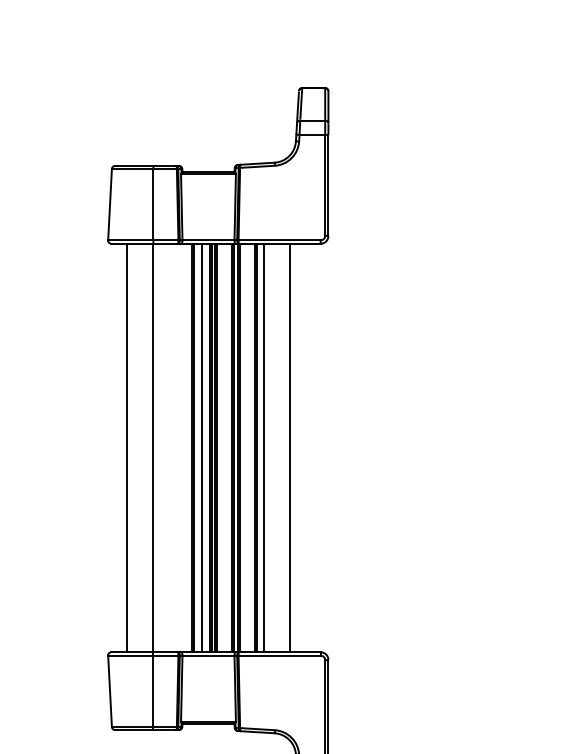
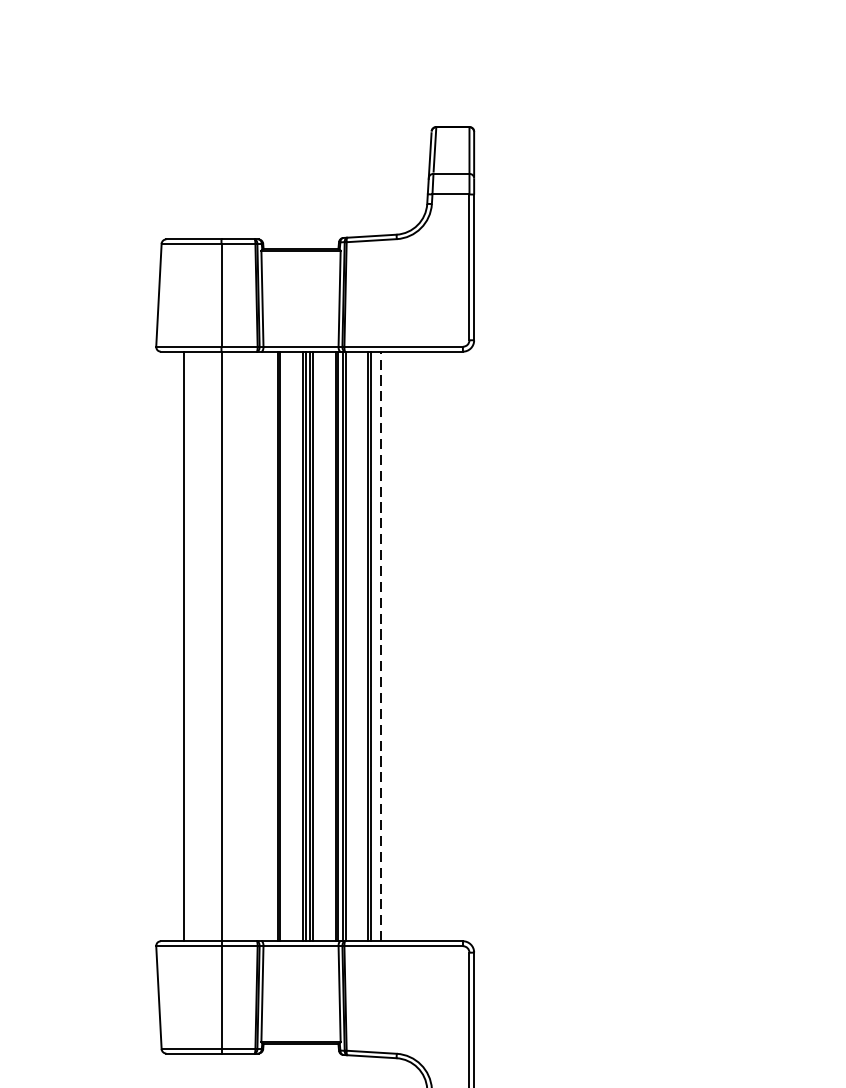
line: (202, 447) -> (292, 645), removed
line: (263, 447) -> (380, 645), solid -> dashed
line: (289, 447) -> (417, 645), removed

